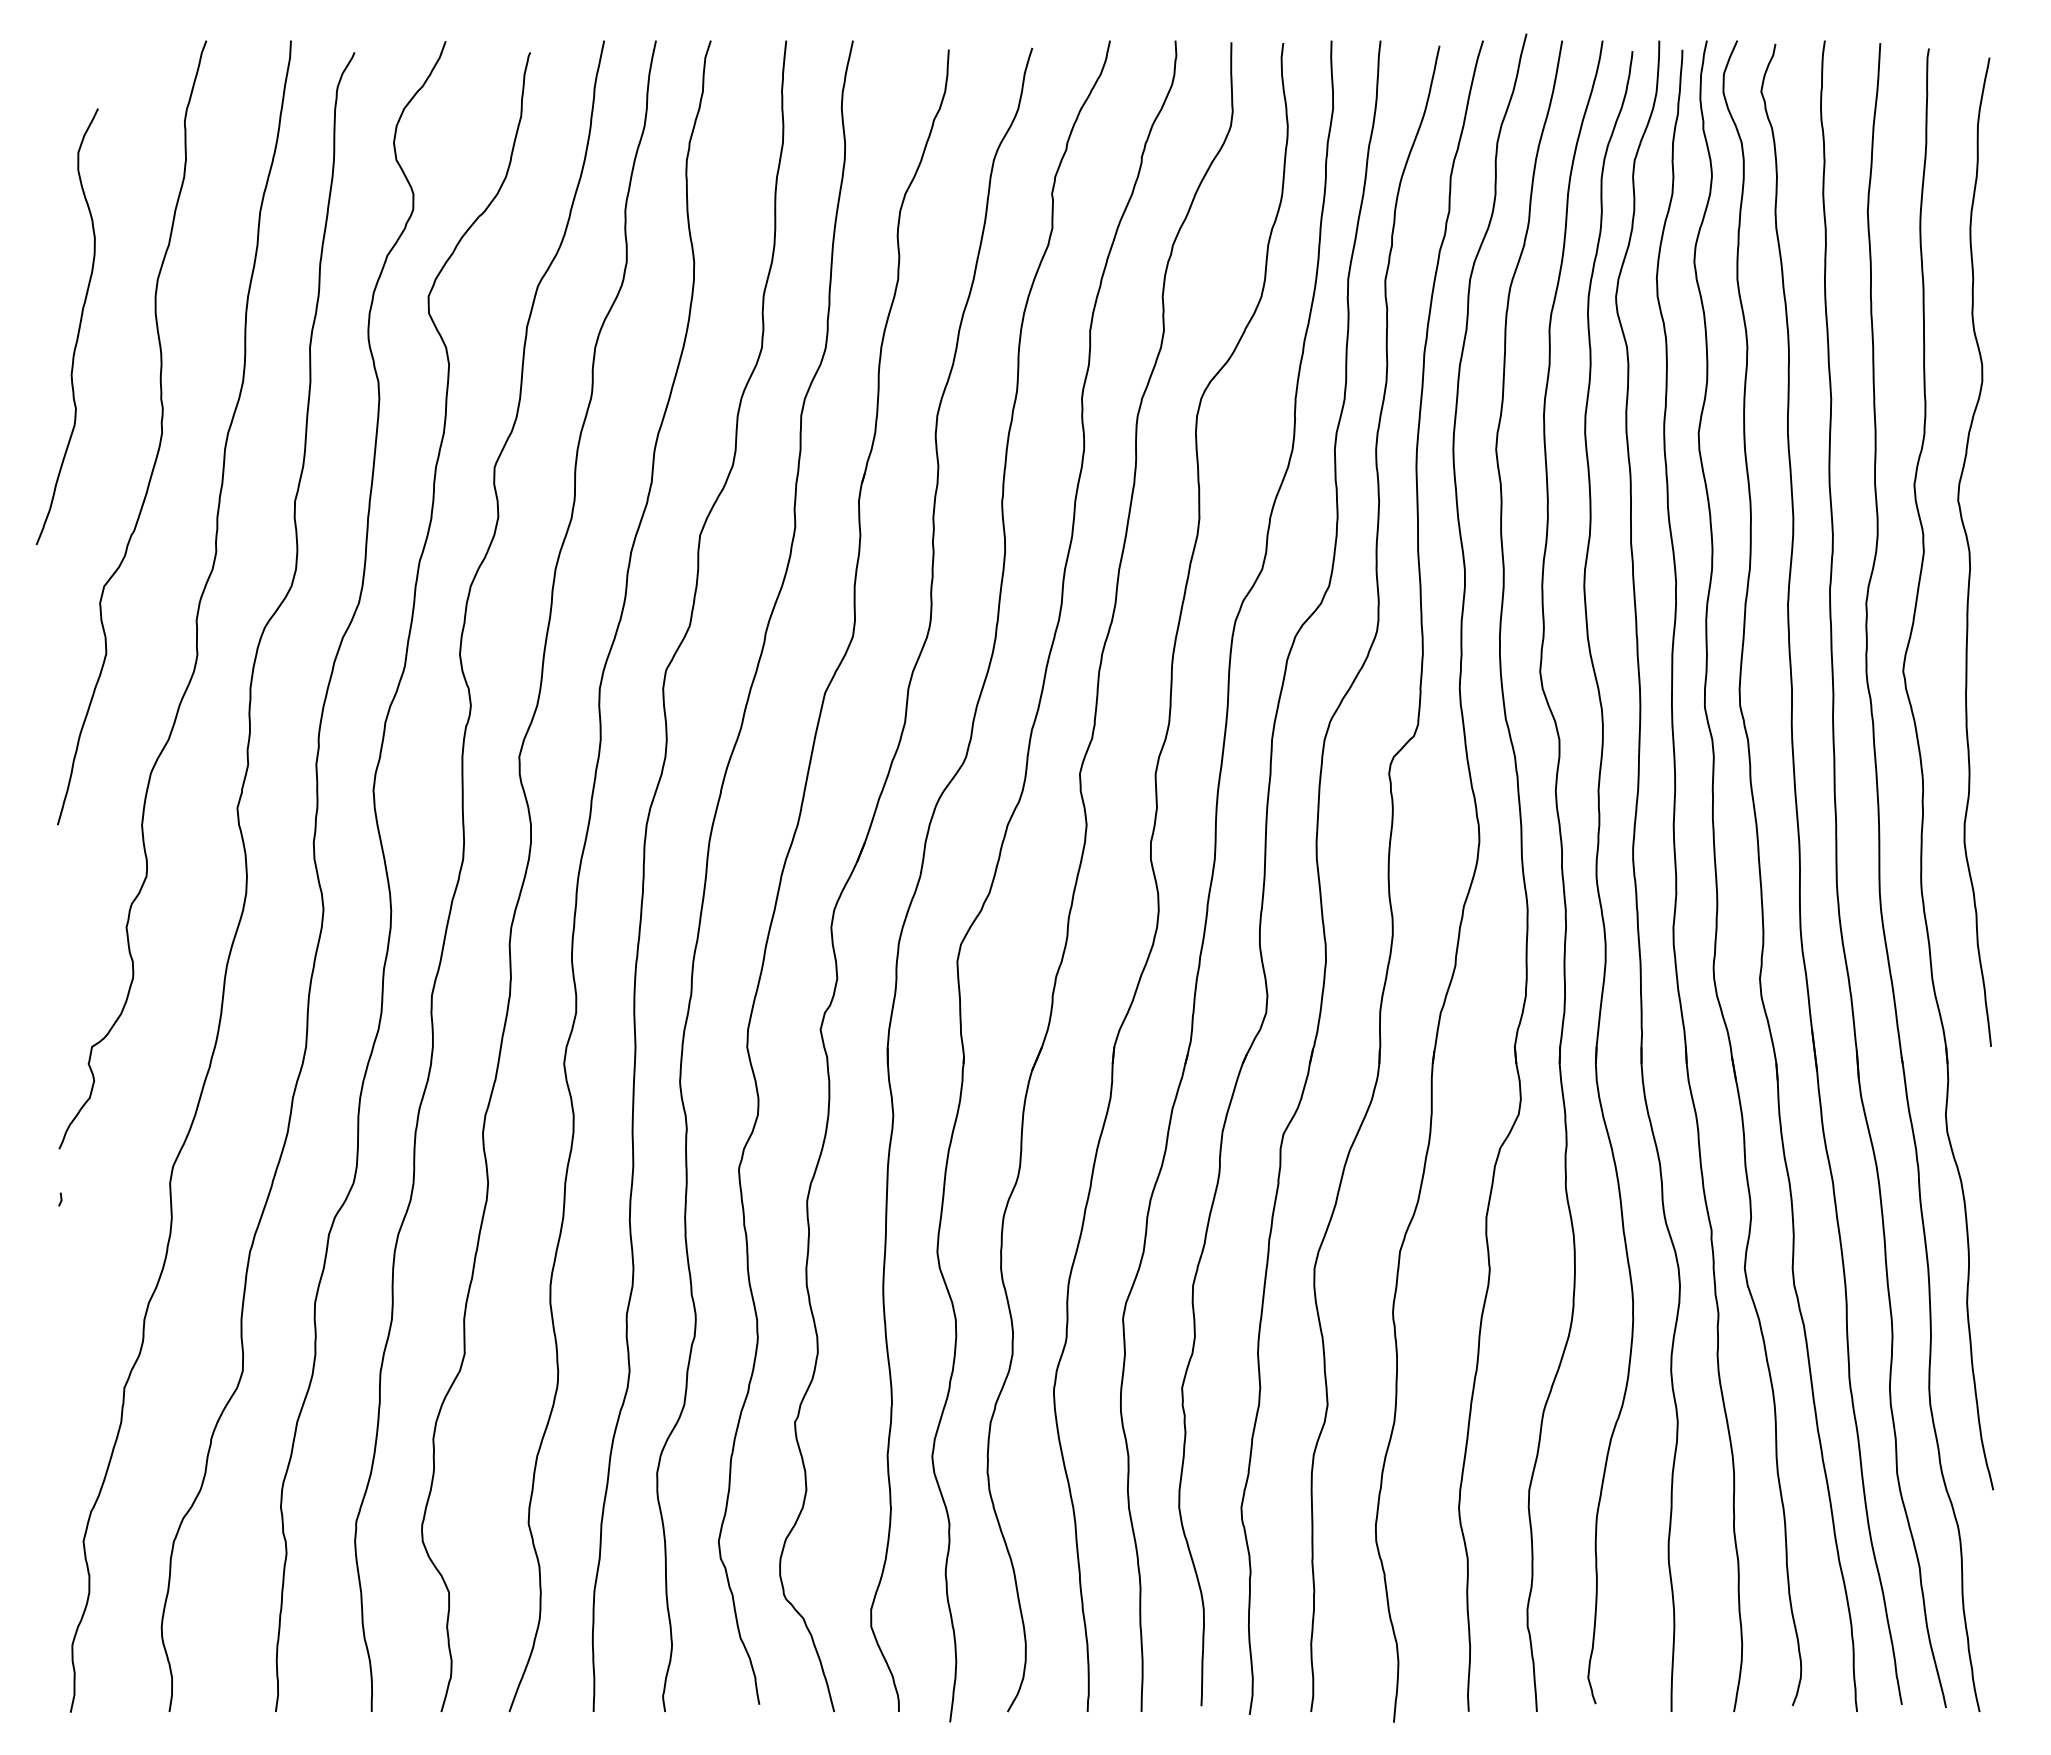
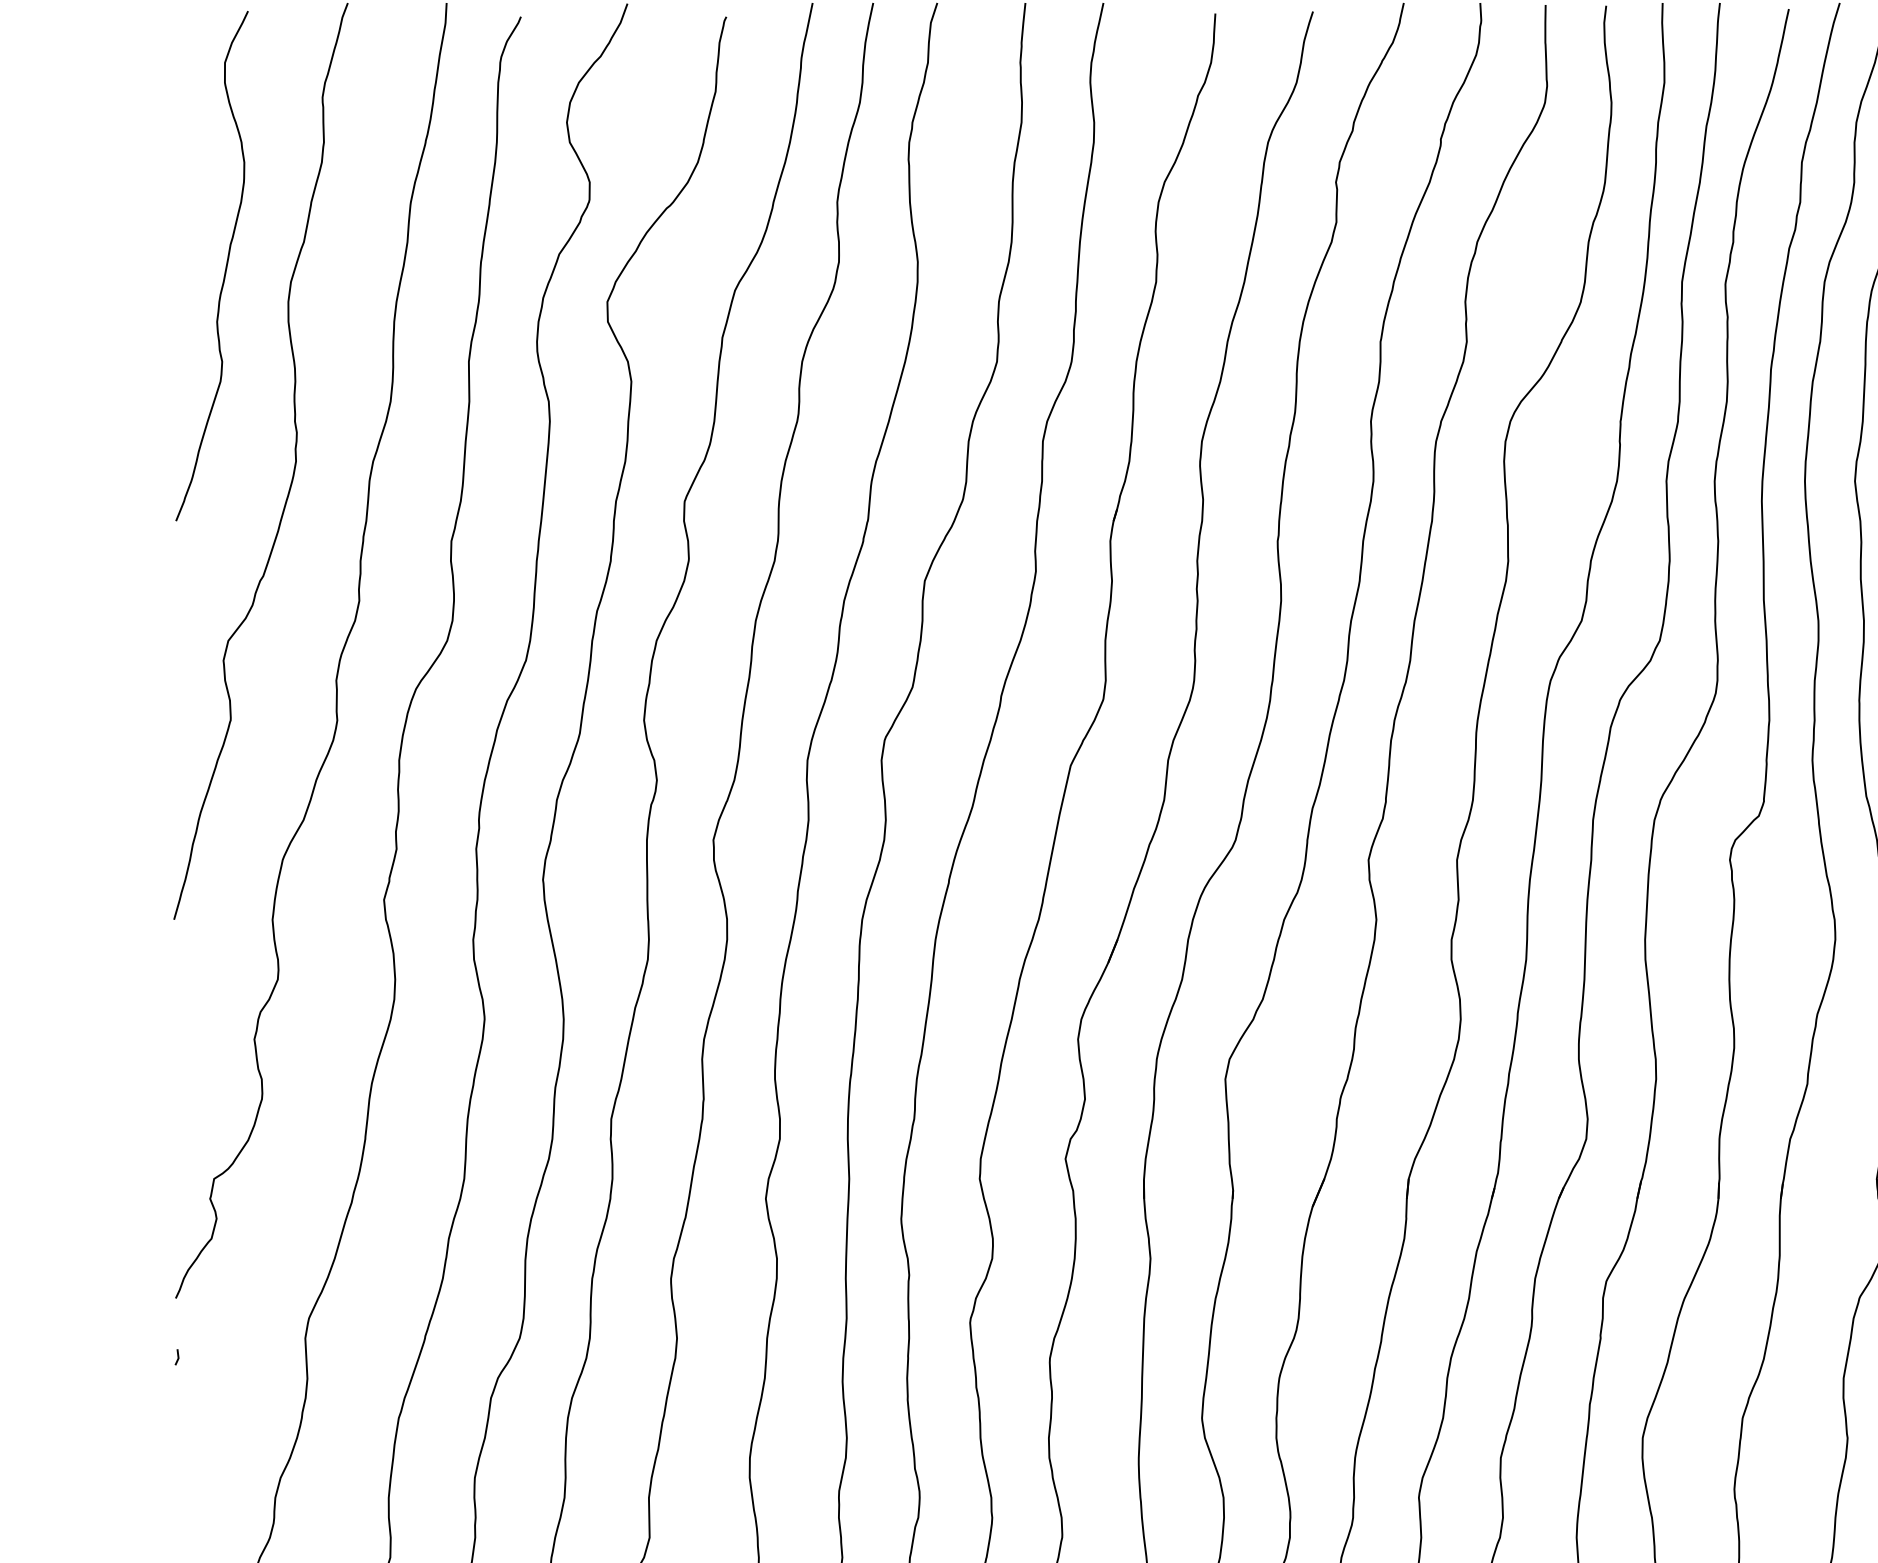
curve: (78, 327) -> (225, 266), moved

